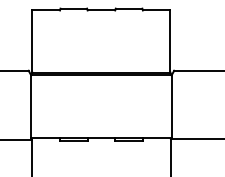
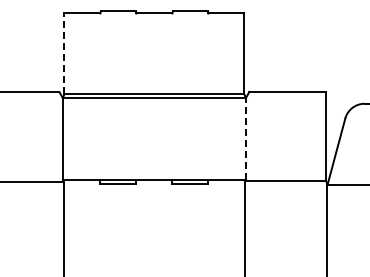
line: (32, 41) -> (64, 53), solid -> dashed
line: (171, 107) -> (245, 139), solid -> dashed

